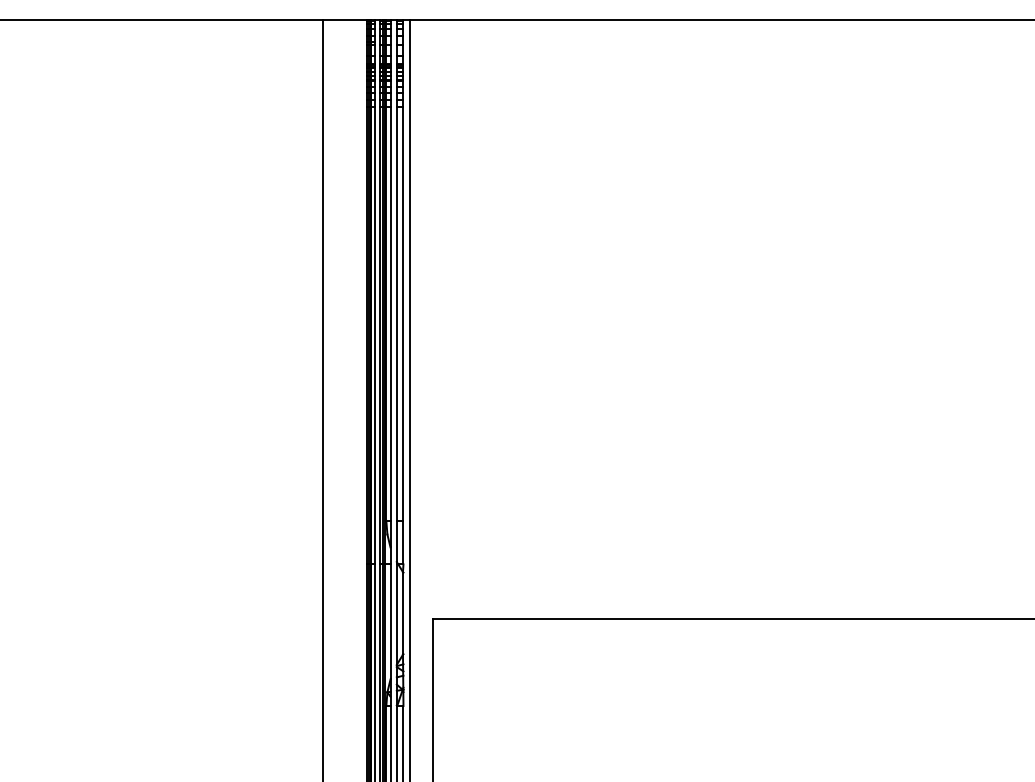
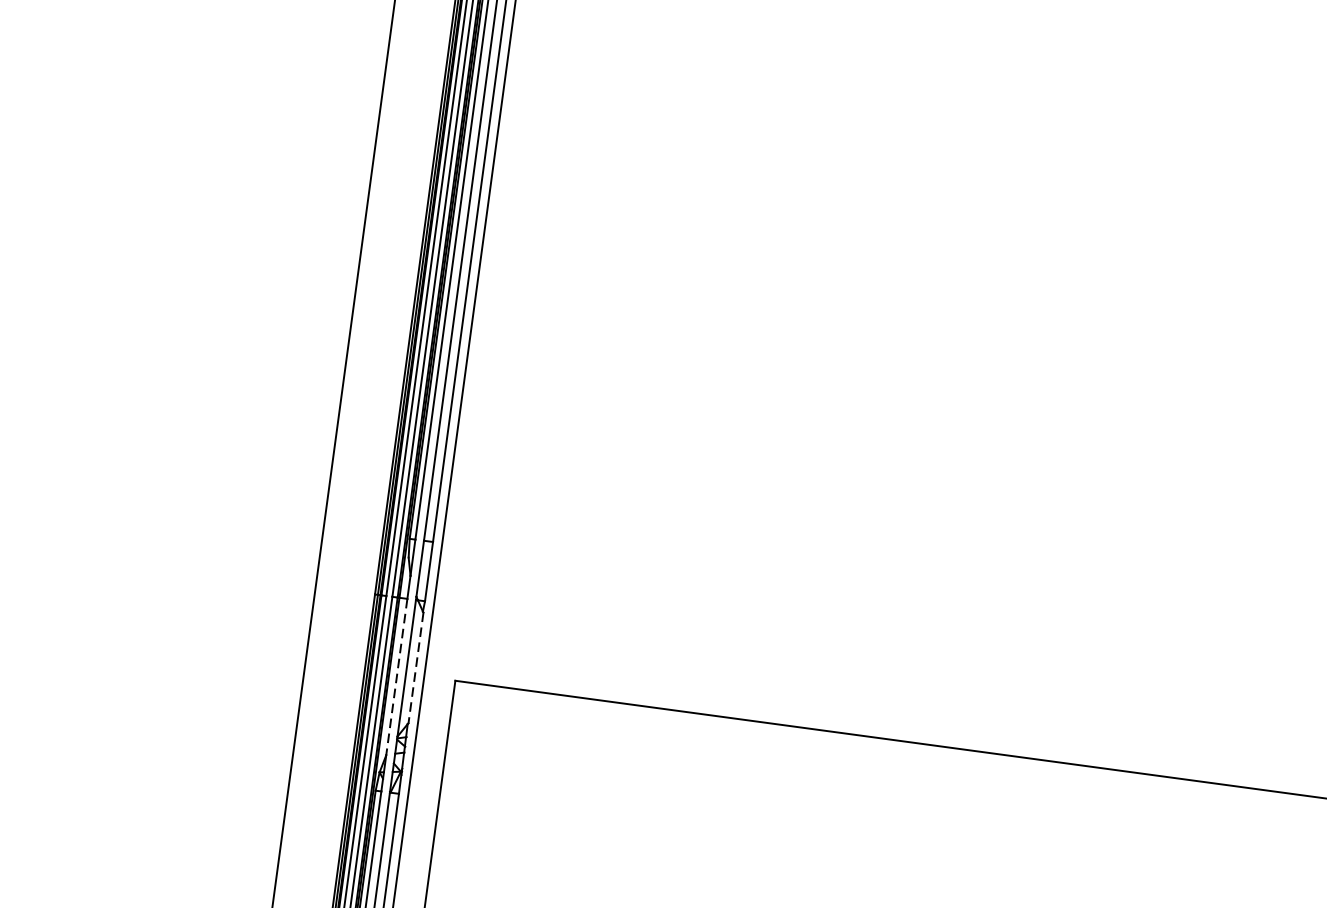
line: (403, 613) -> (416, 668), solid -> dashed
line: (390, 621) -> (396, 676), solid -> dashed

